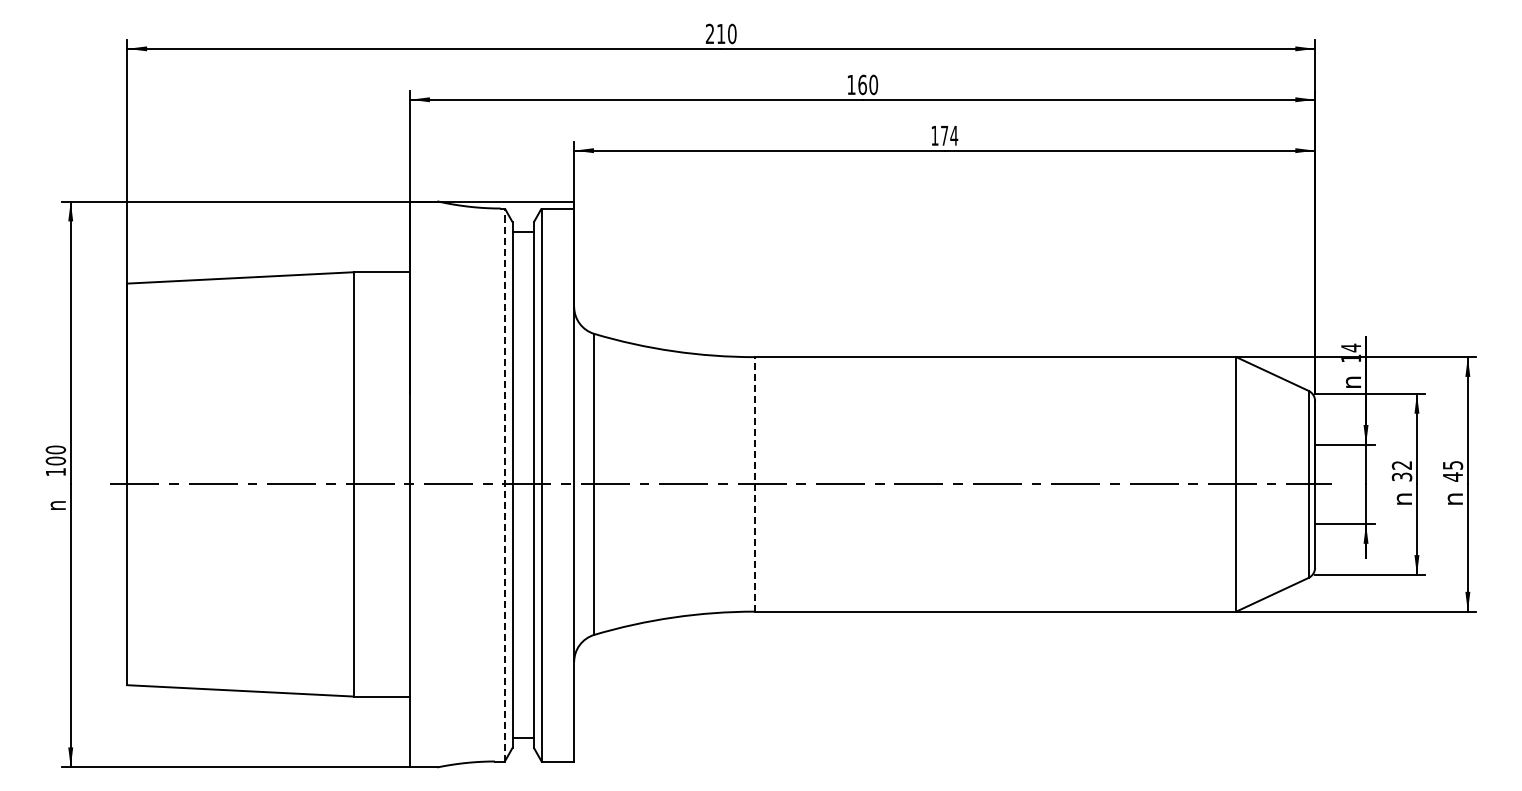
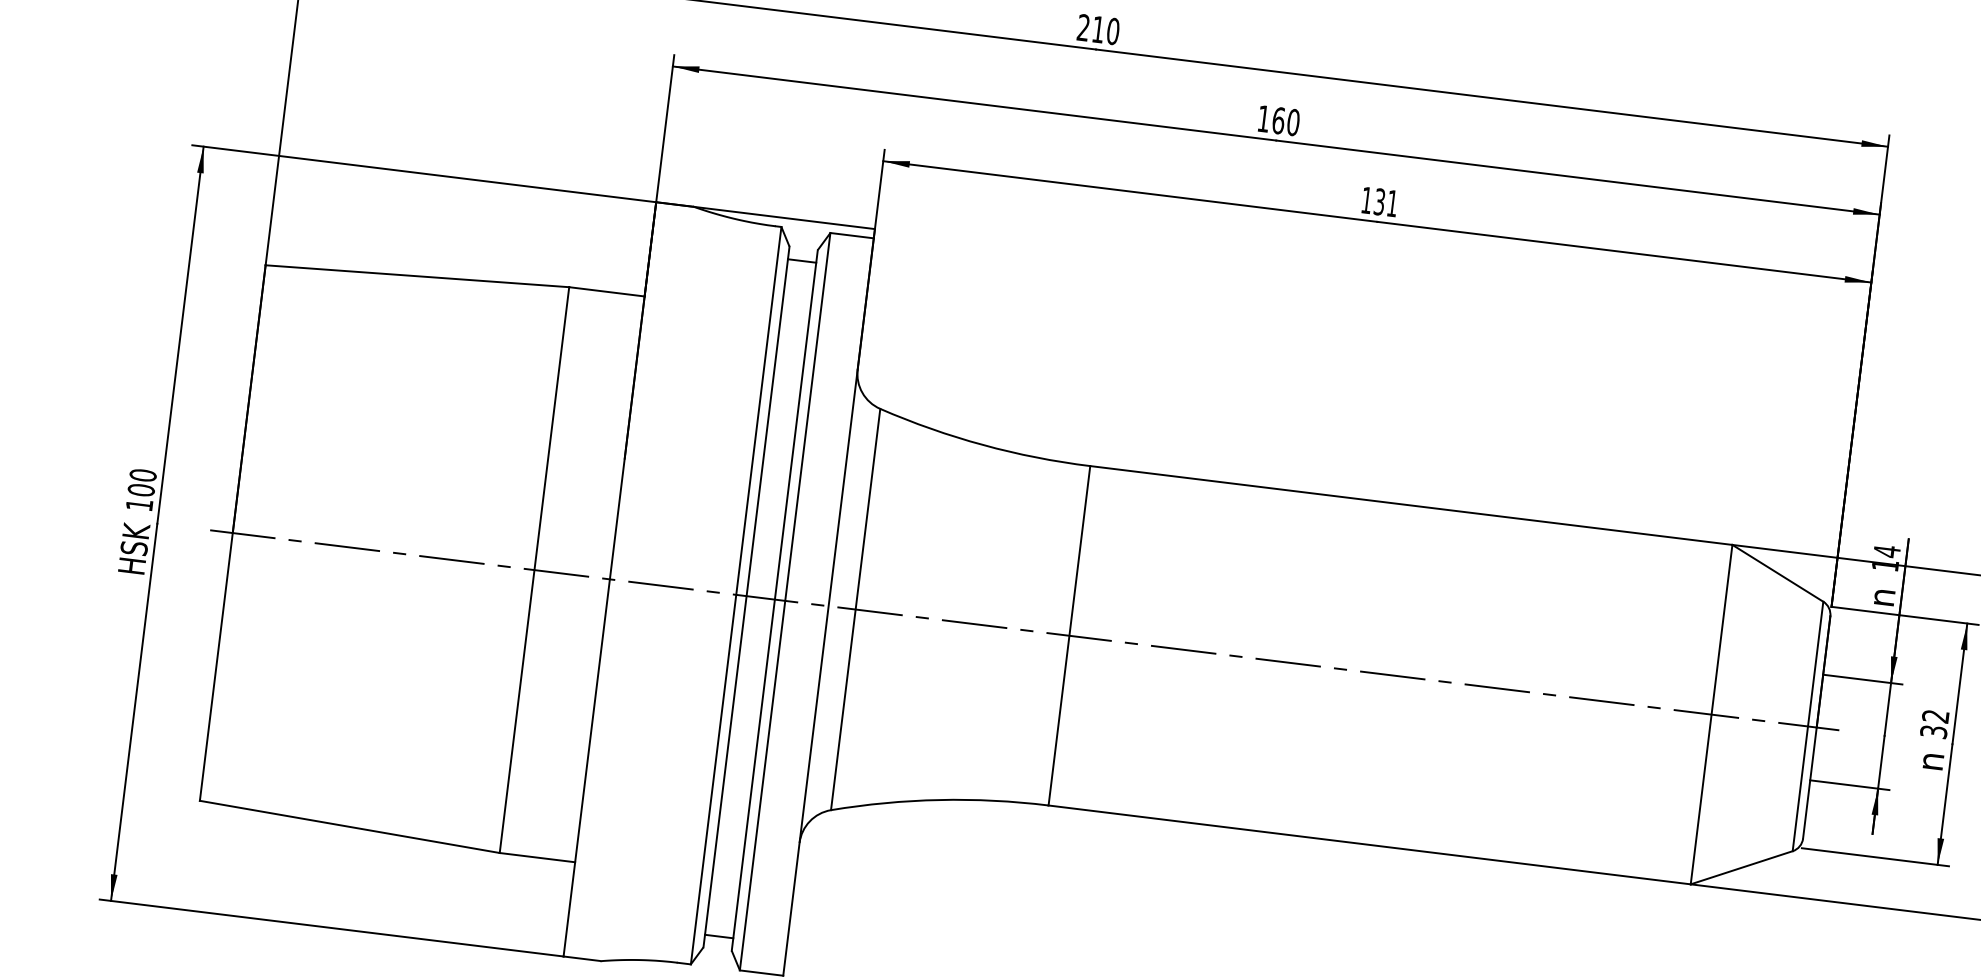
text: (949, 135) -> (1386, 202), 174 -> 131
line: (754, 483) -> (1069, 634), dashed -> solid
line: (504, 484) -> (735, 594), dashed -> solid
text: (55, 504) -> (133, 548), n -> HSK

